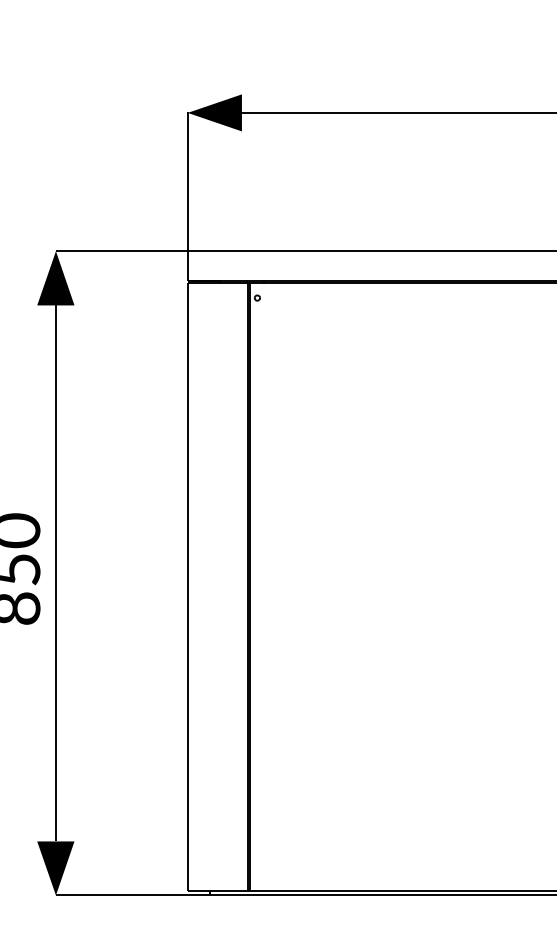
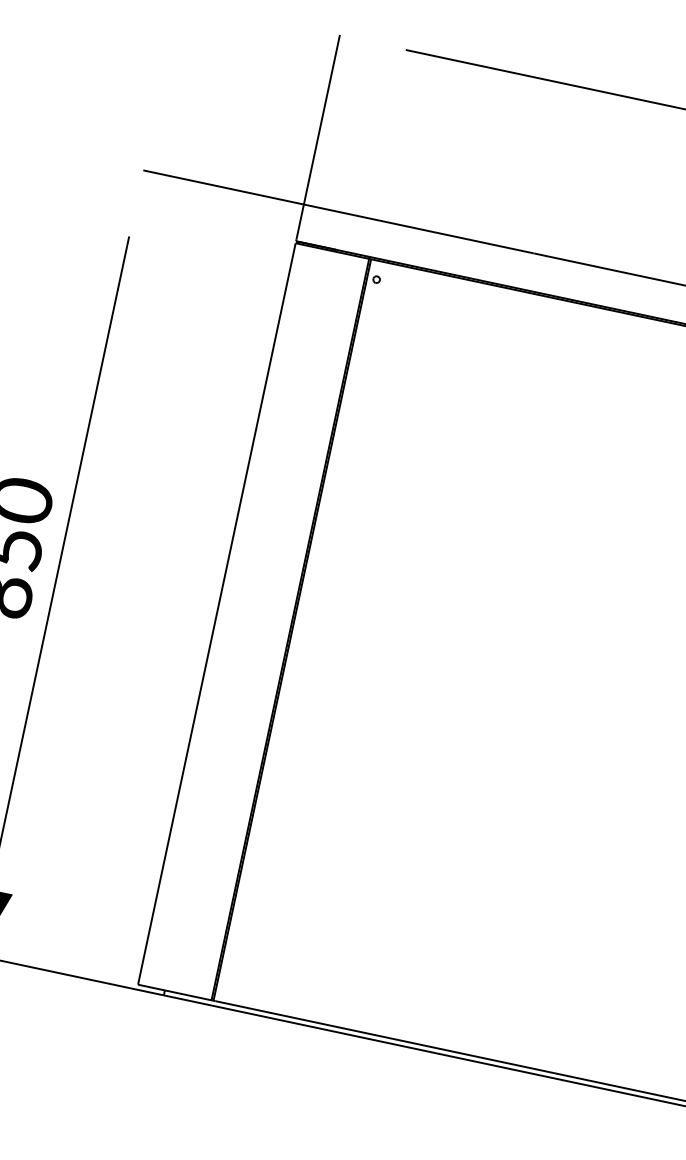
fill: (214, 112) -> (372, 42), removed
fill: (55, 278) -> (135, 203), removed

